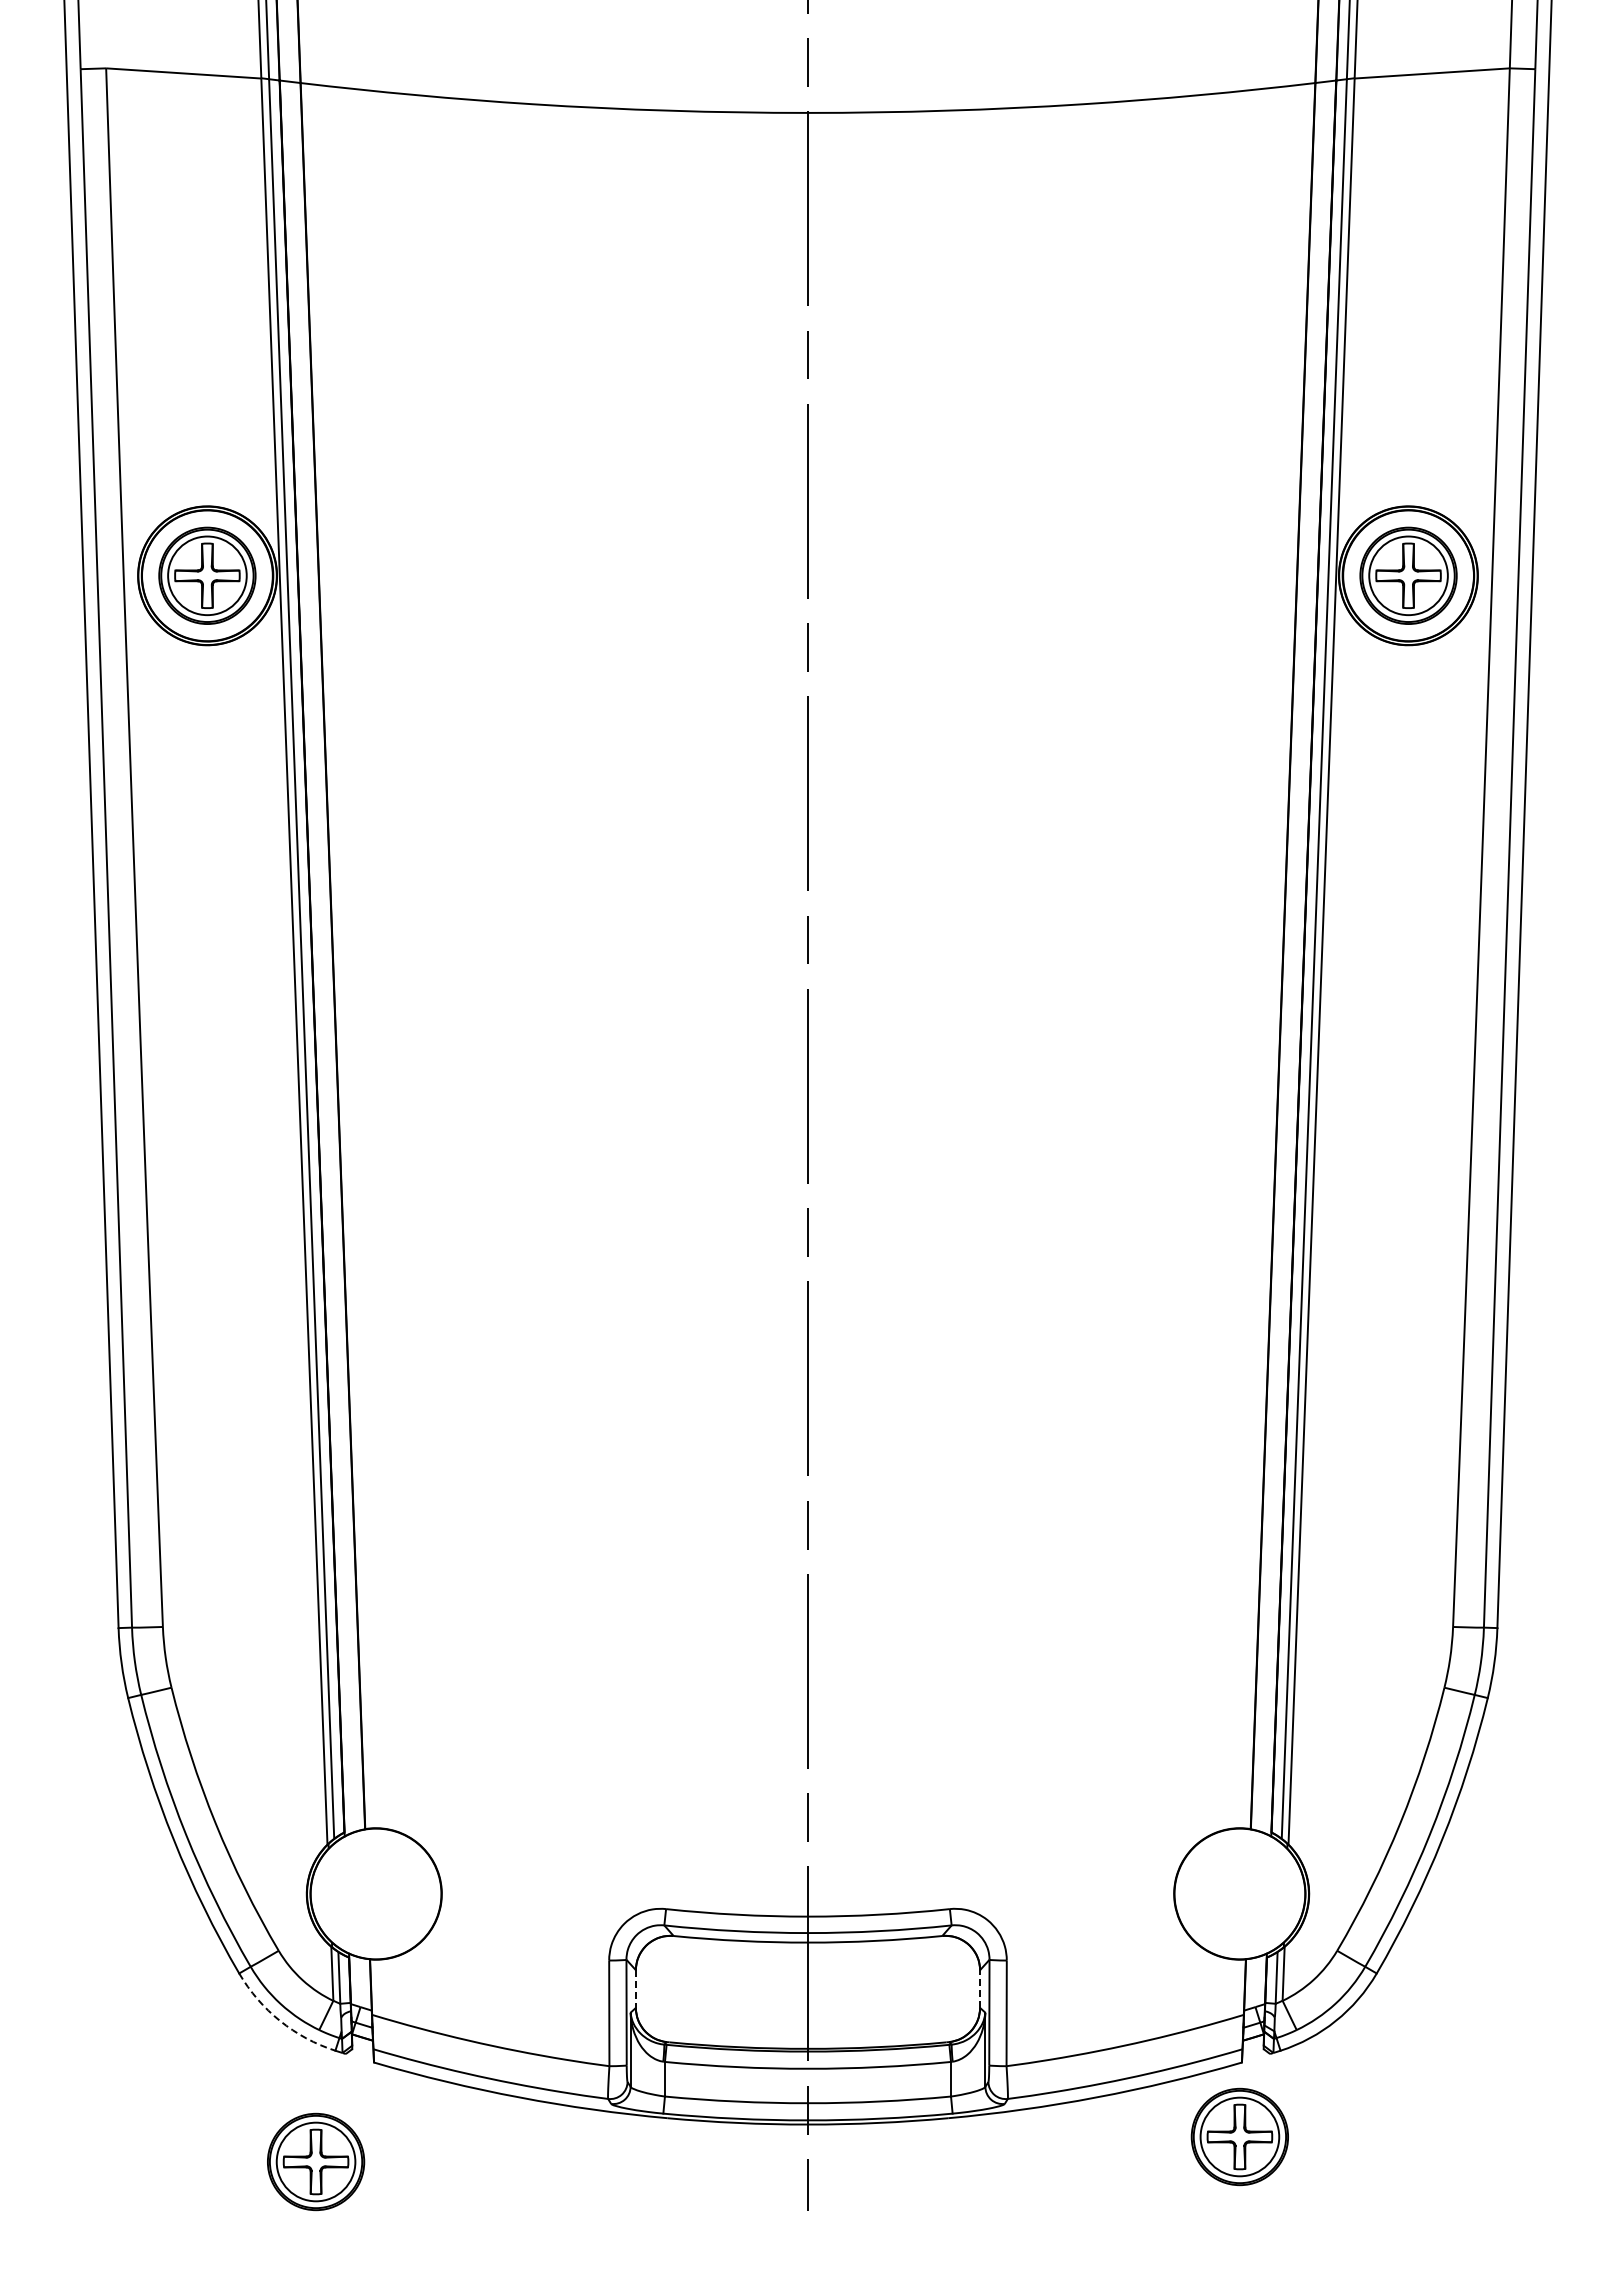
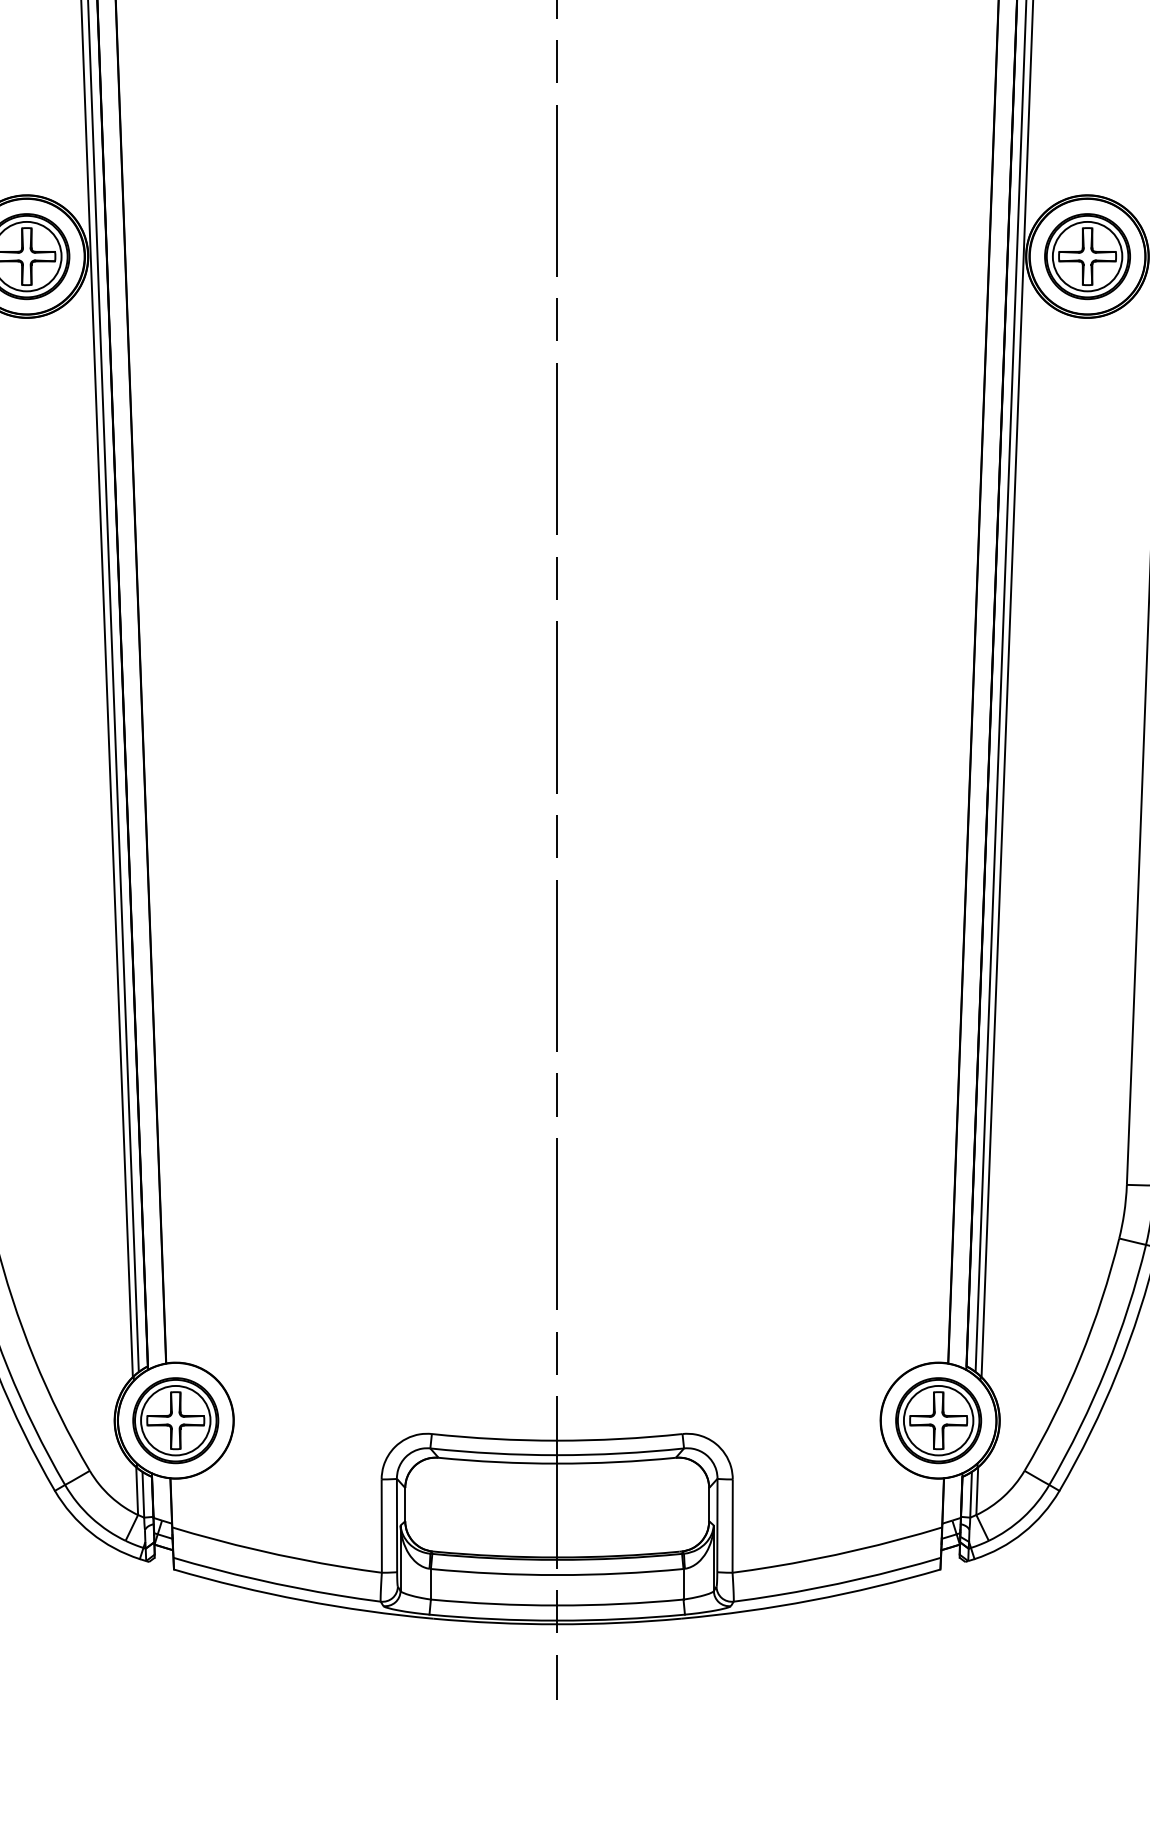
line: (635, 1989) -> (404, 1505), dashed -> solid
line: (980, 1989) -> (709, 1505), dashed -> solid
arc: (280, 2021) -> (91, 1533), dashed -> solid
part: (1239, 2136) -> (938, 1420), moved
part: (316, 2161) -> (176, 1420), moved

